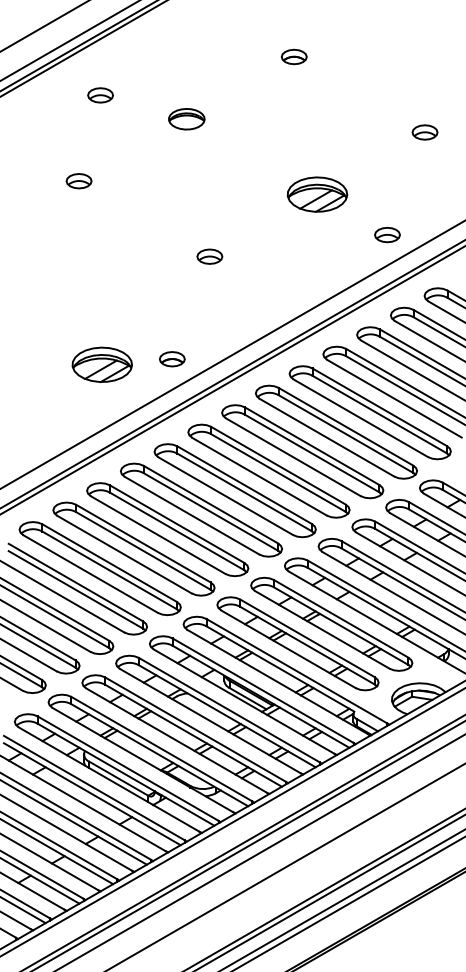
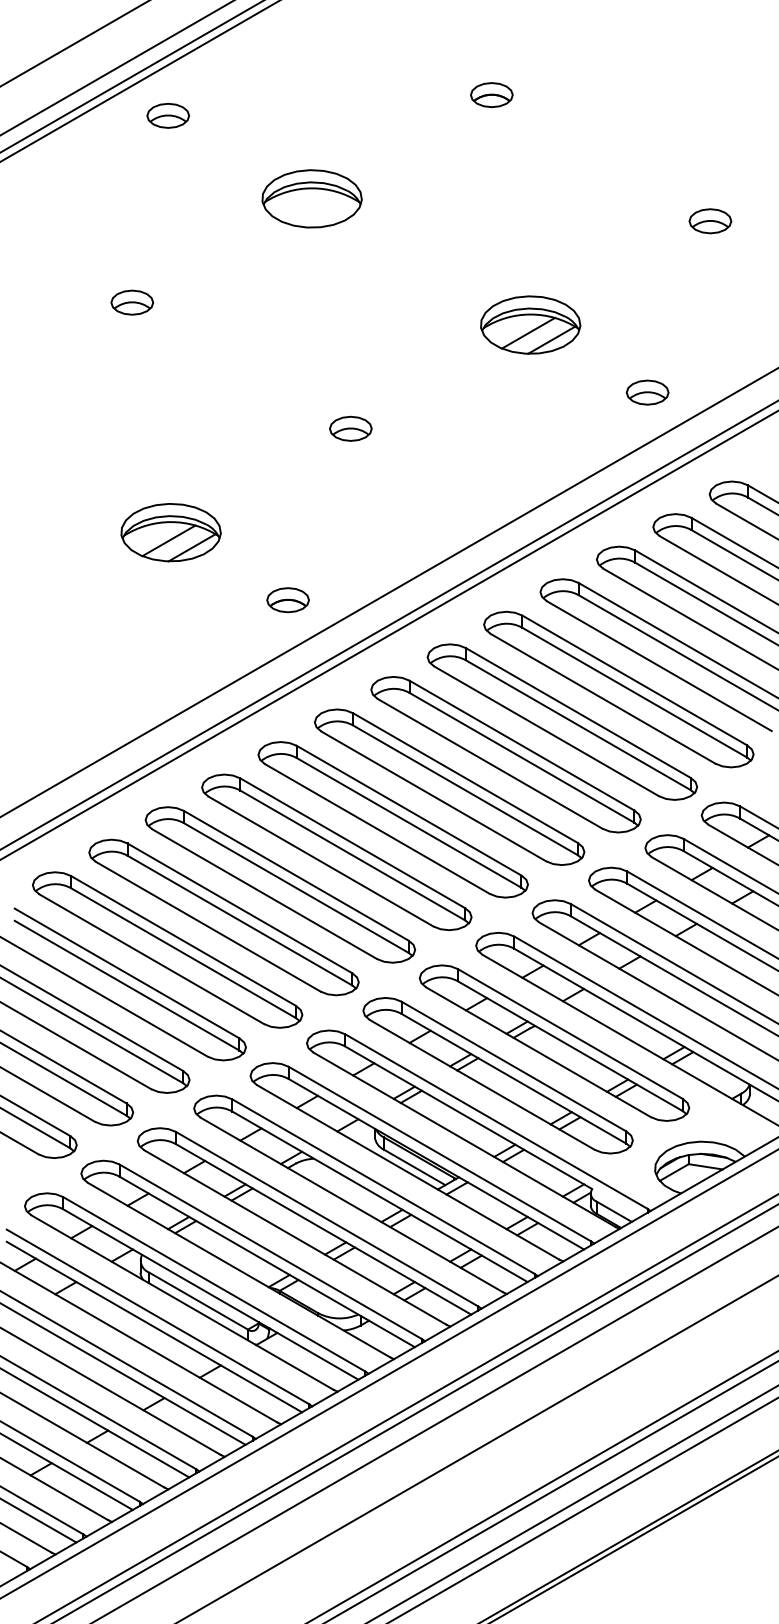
part: (100, 95) -> (168, 115), moved
part: (186, 119) -> (311, 199), size x1.67
part: (101, 364) -> (169, 532), moved

